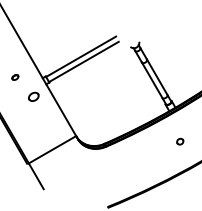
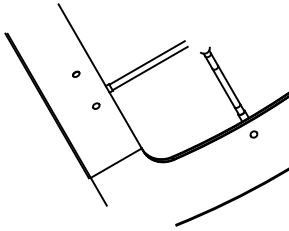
part: (15, 76) -> (76, 73), moved
part: (34, 96) -> (96, 105), size x0.62
part: (179, 141) -> (253, 134), moved

